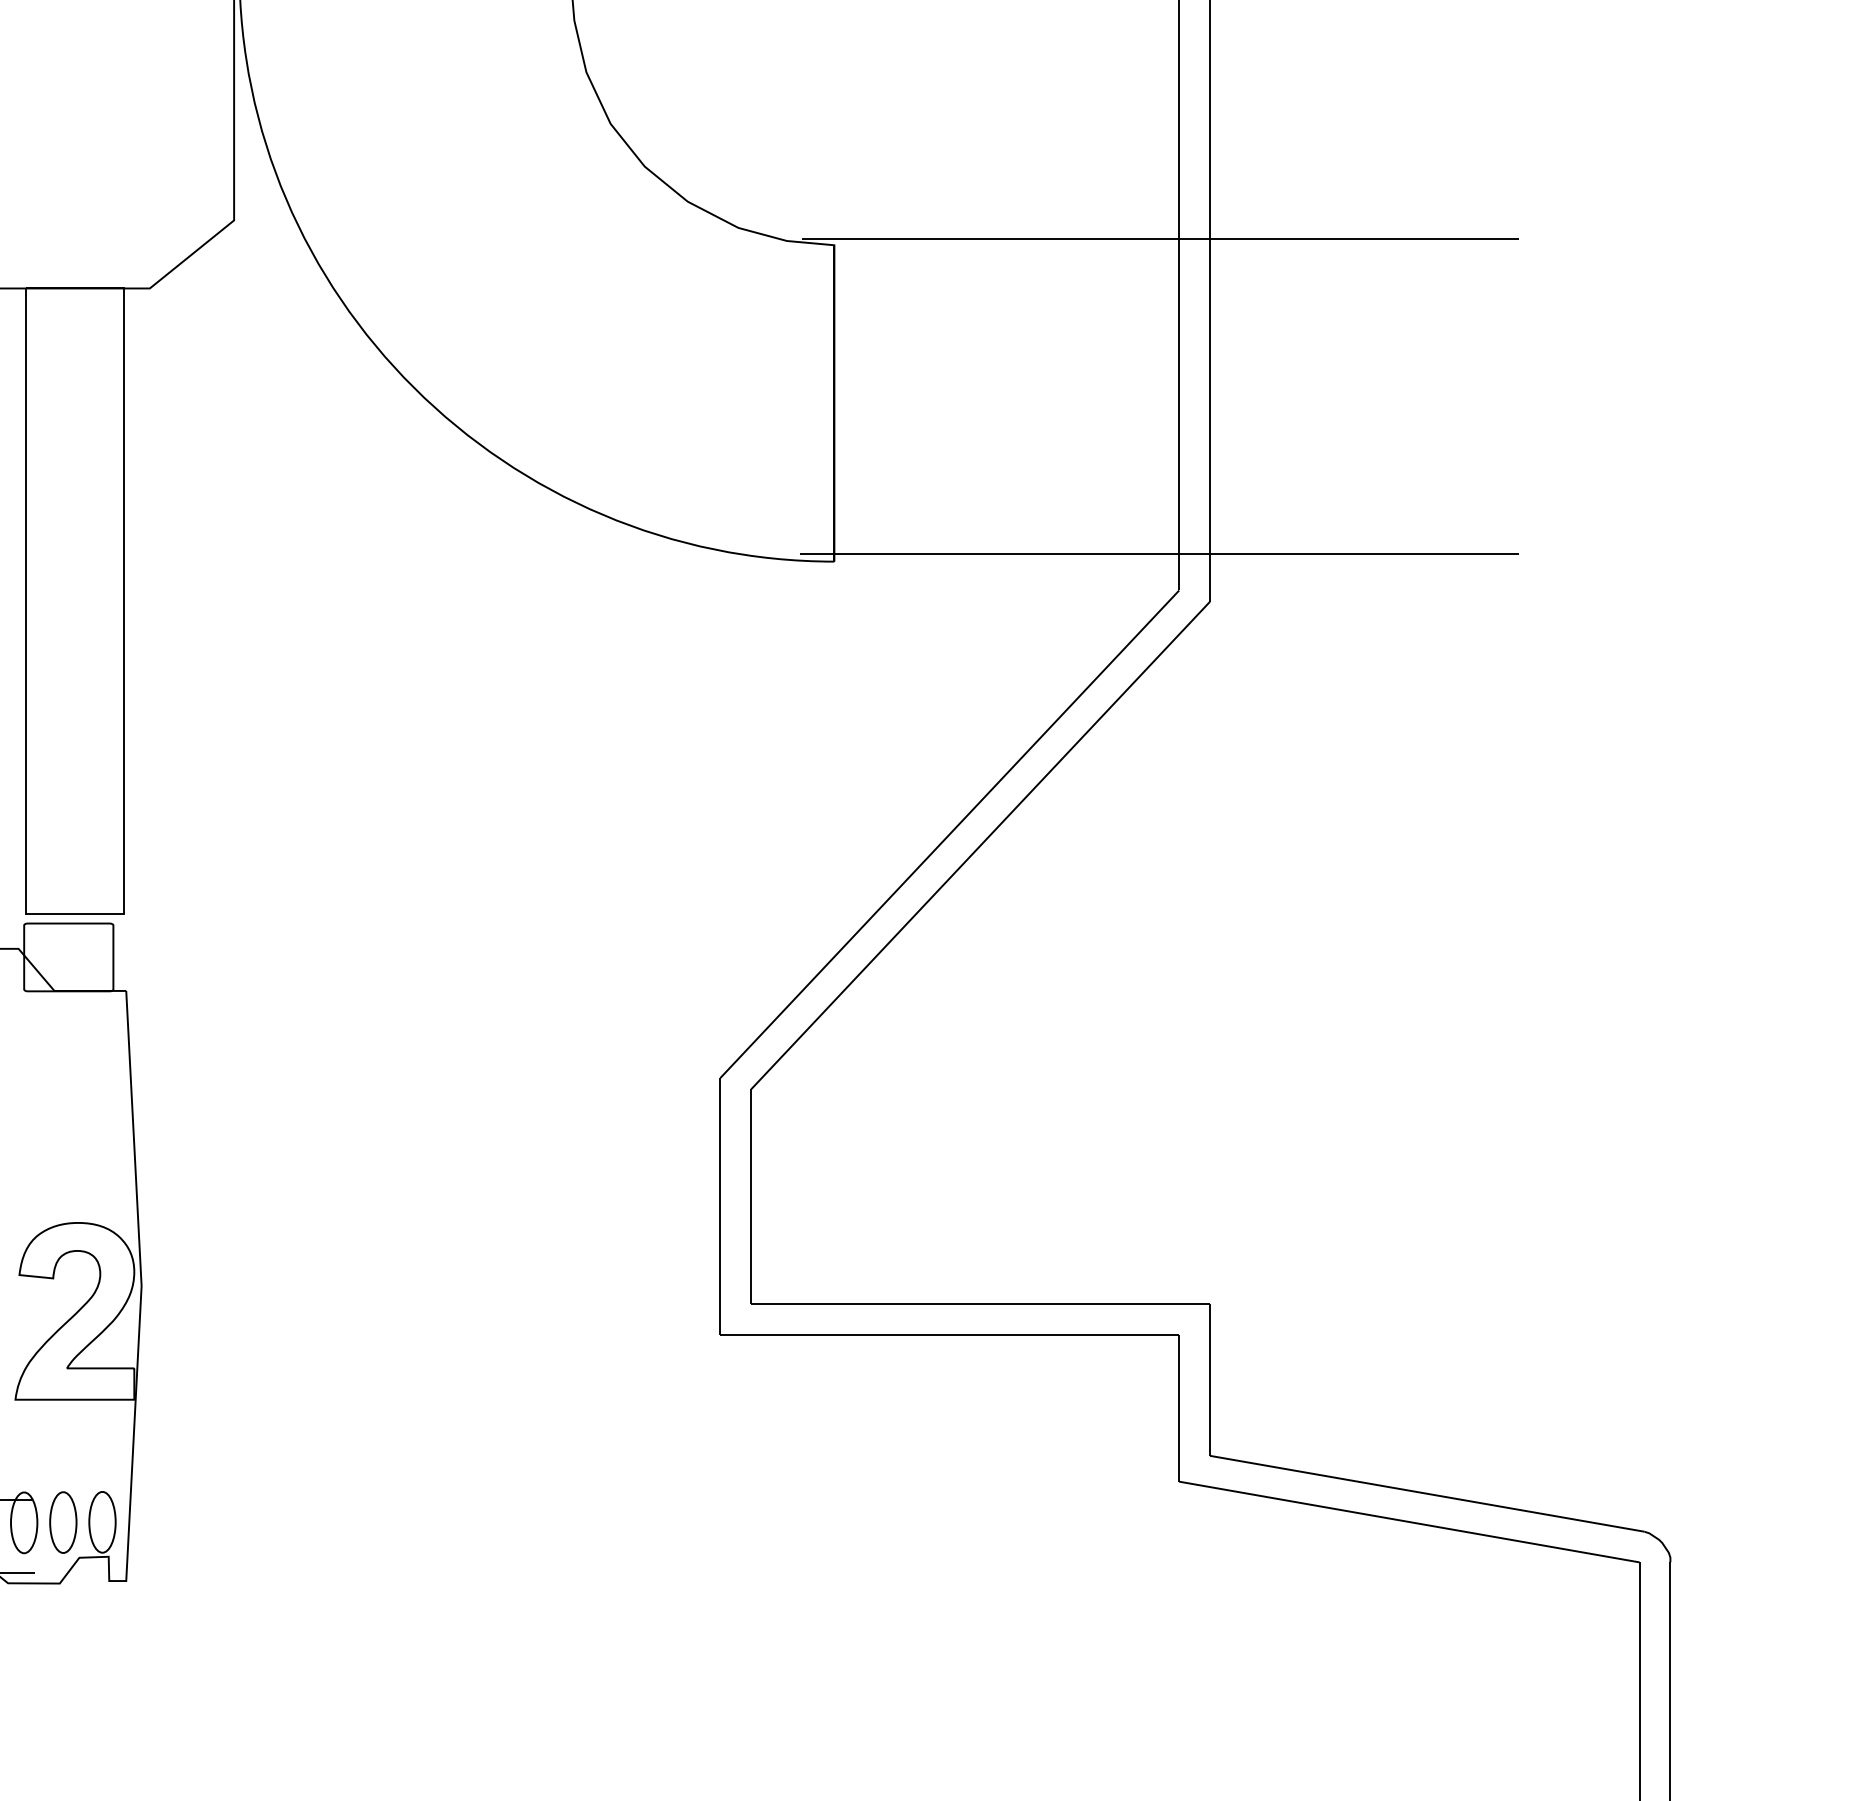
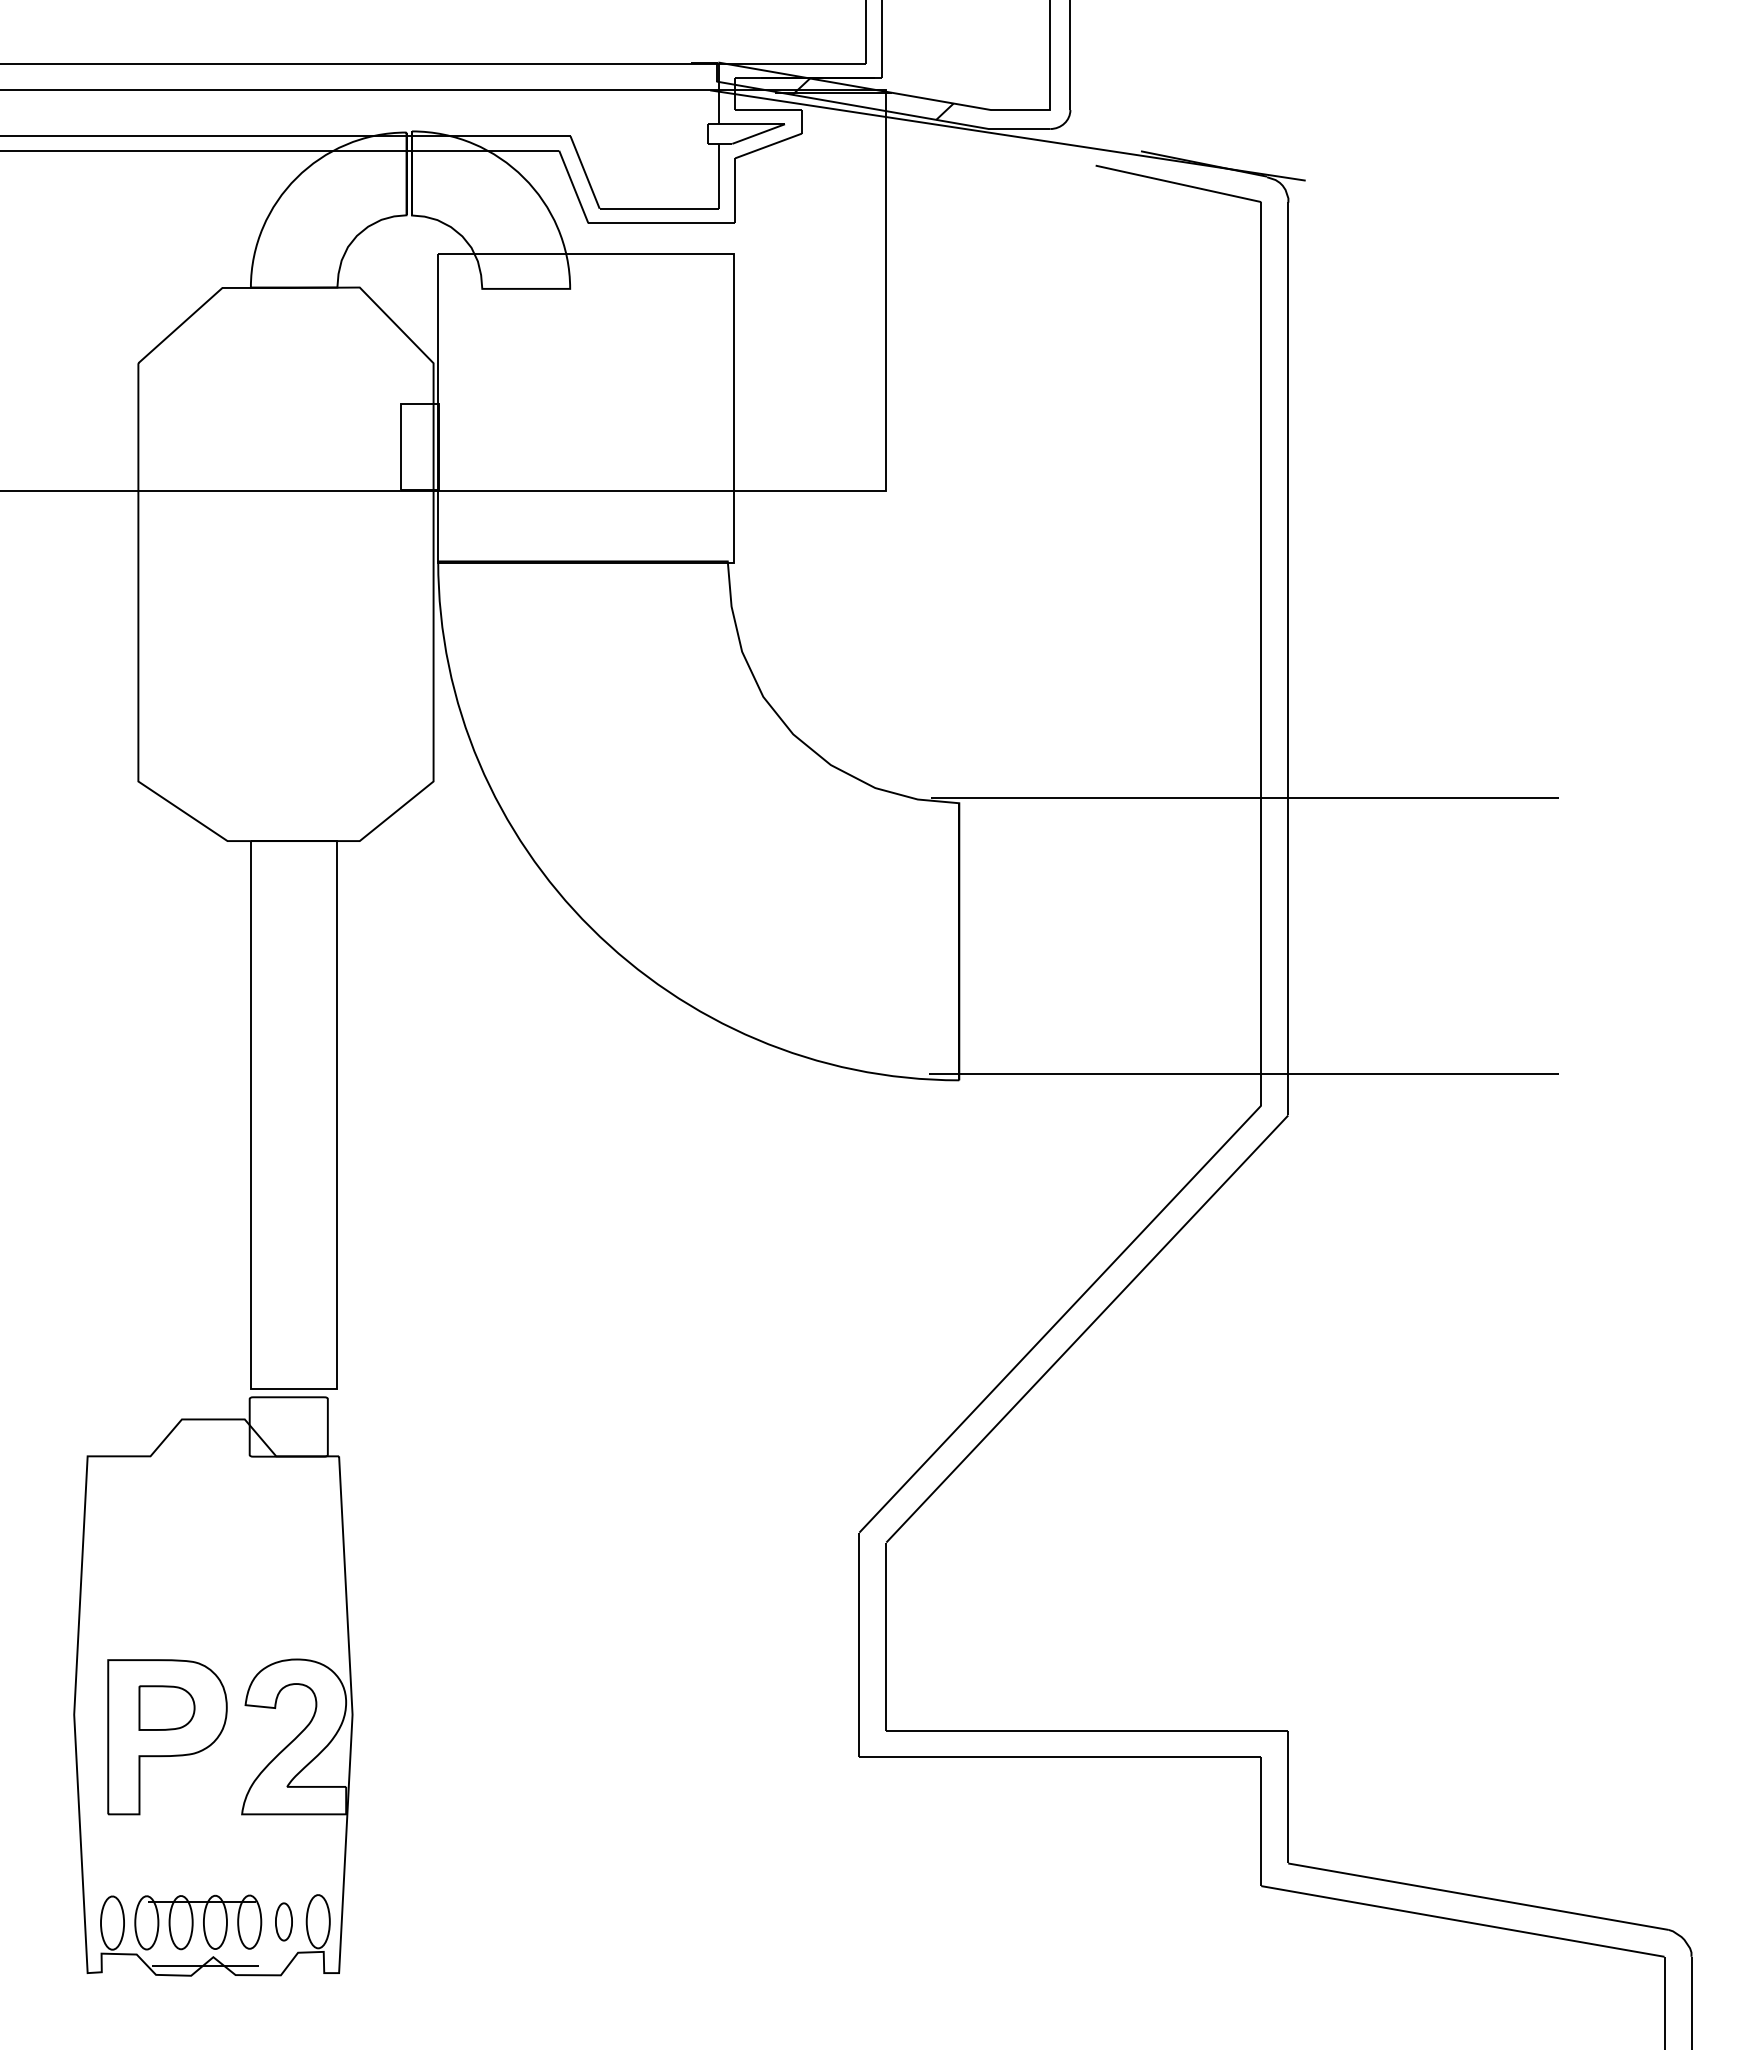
part: (62, 1522) -> (283, 1921), size x0.7

